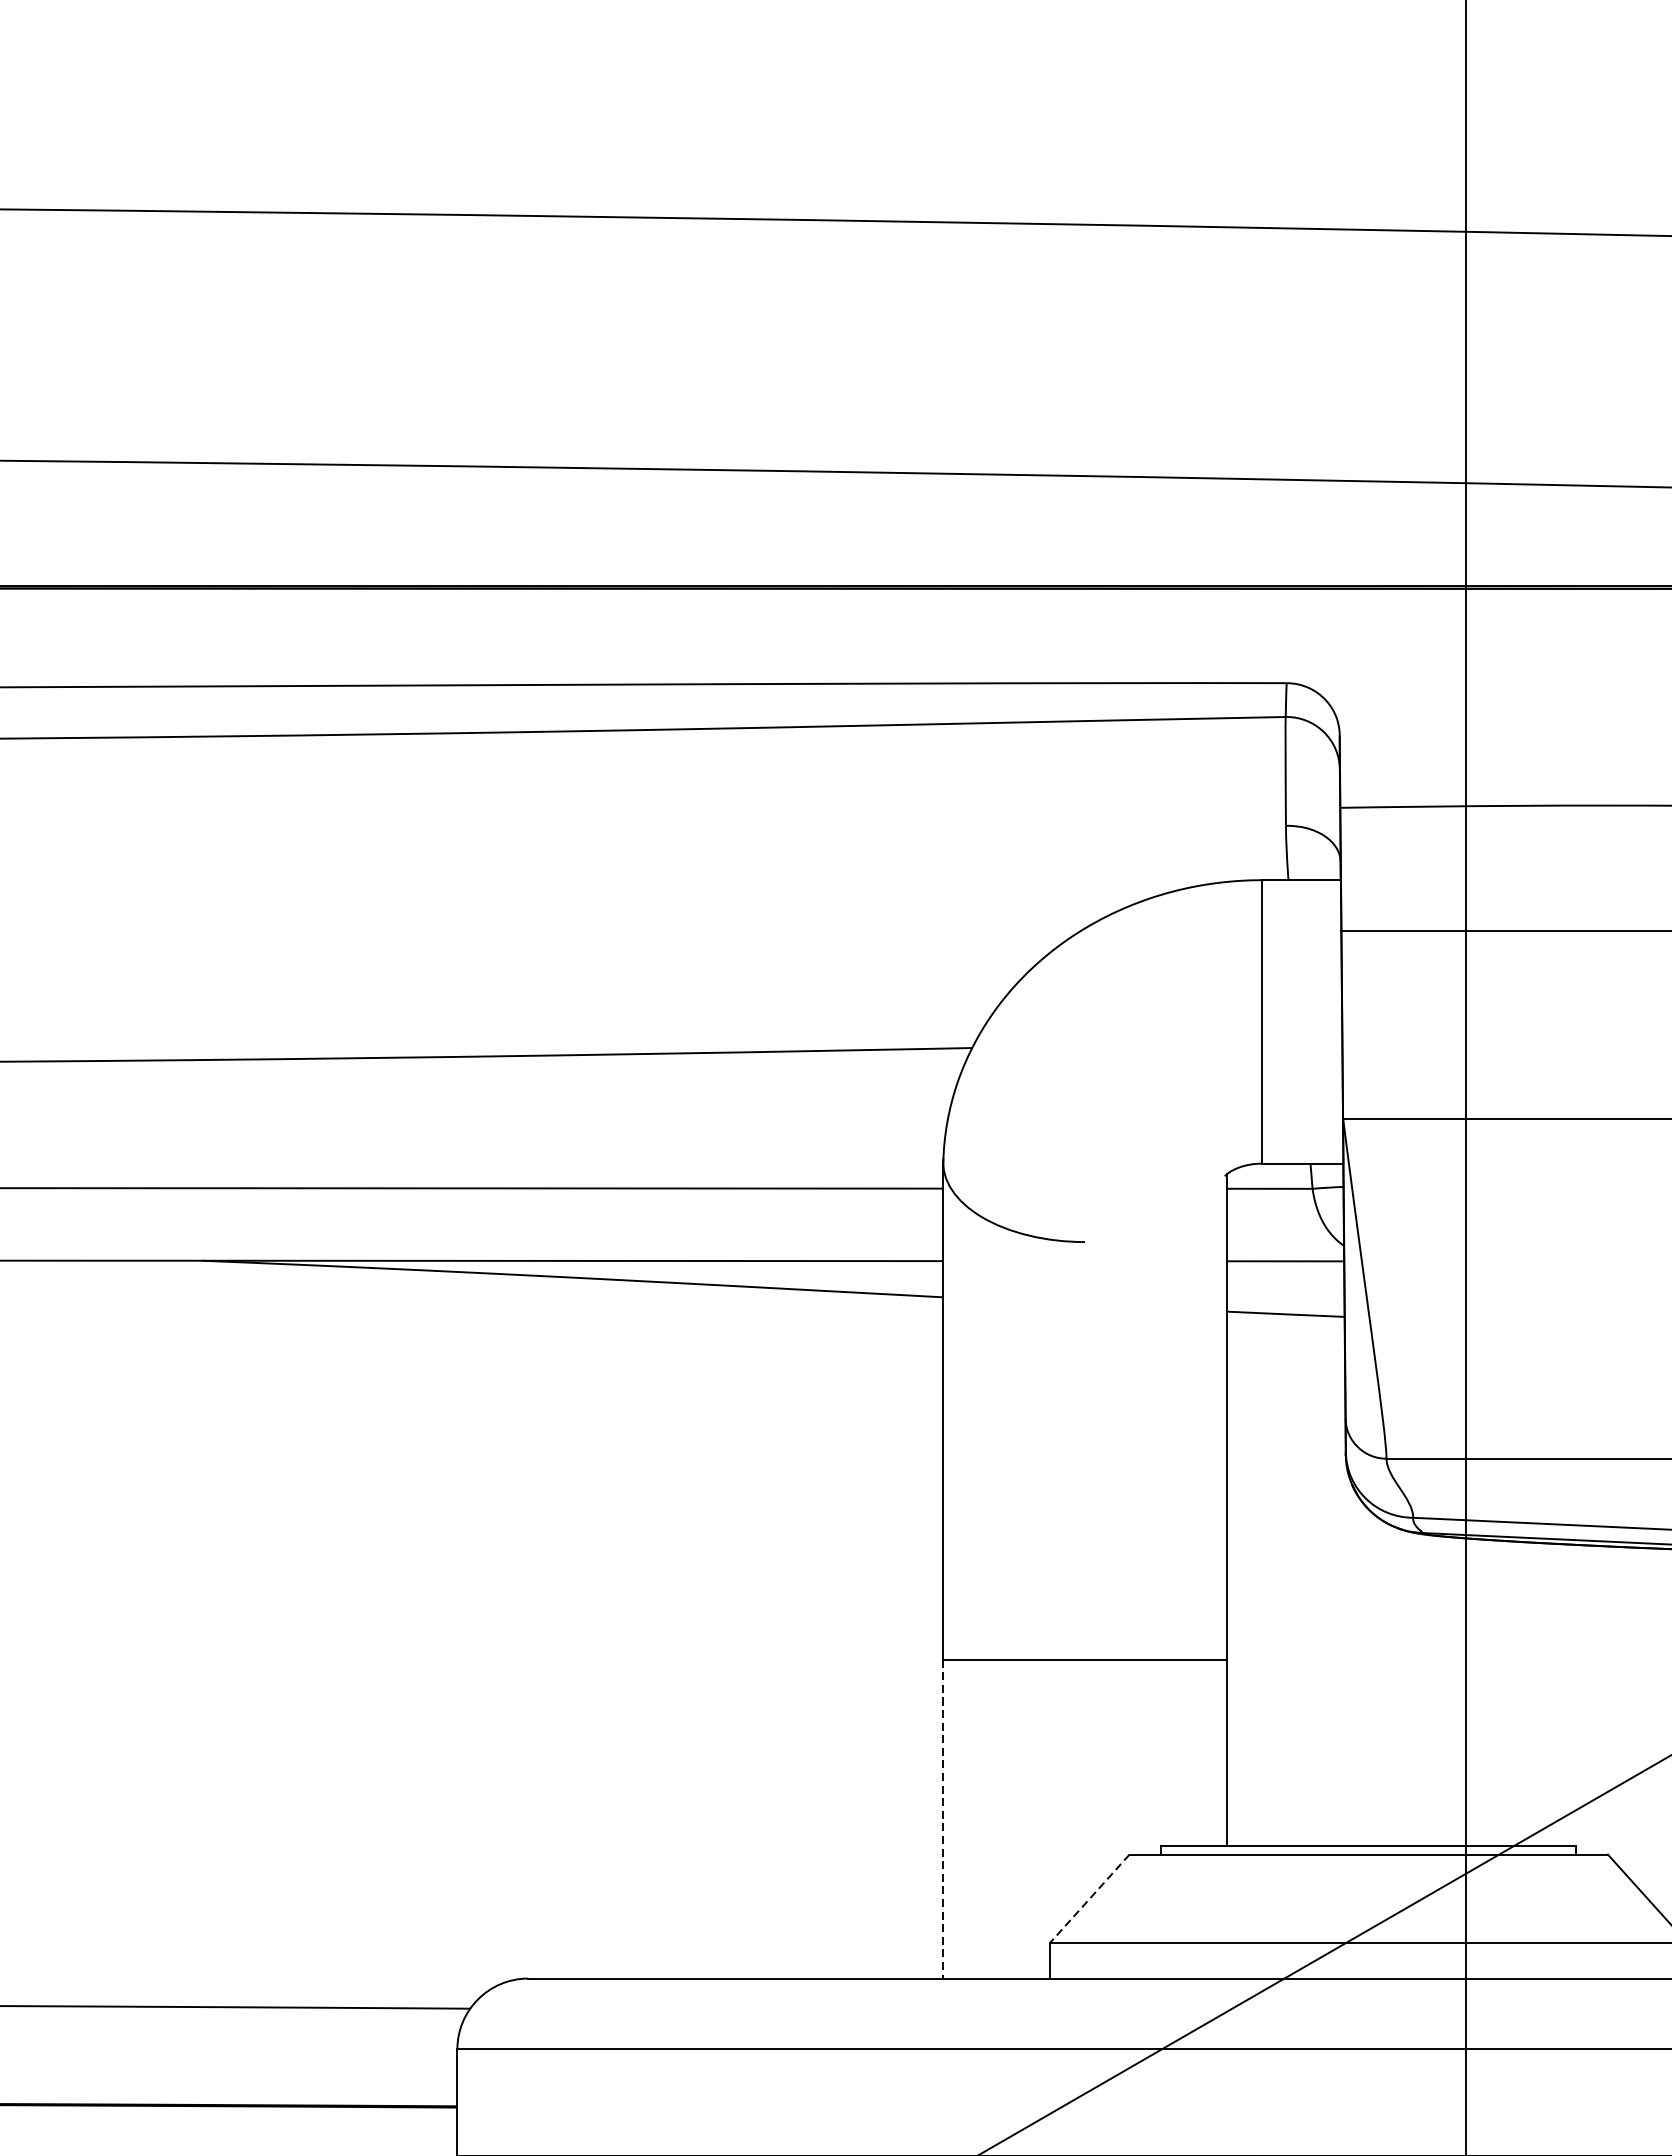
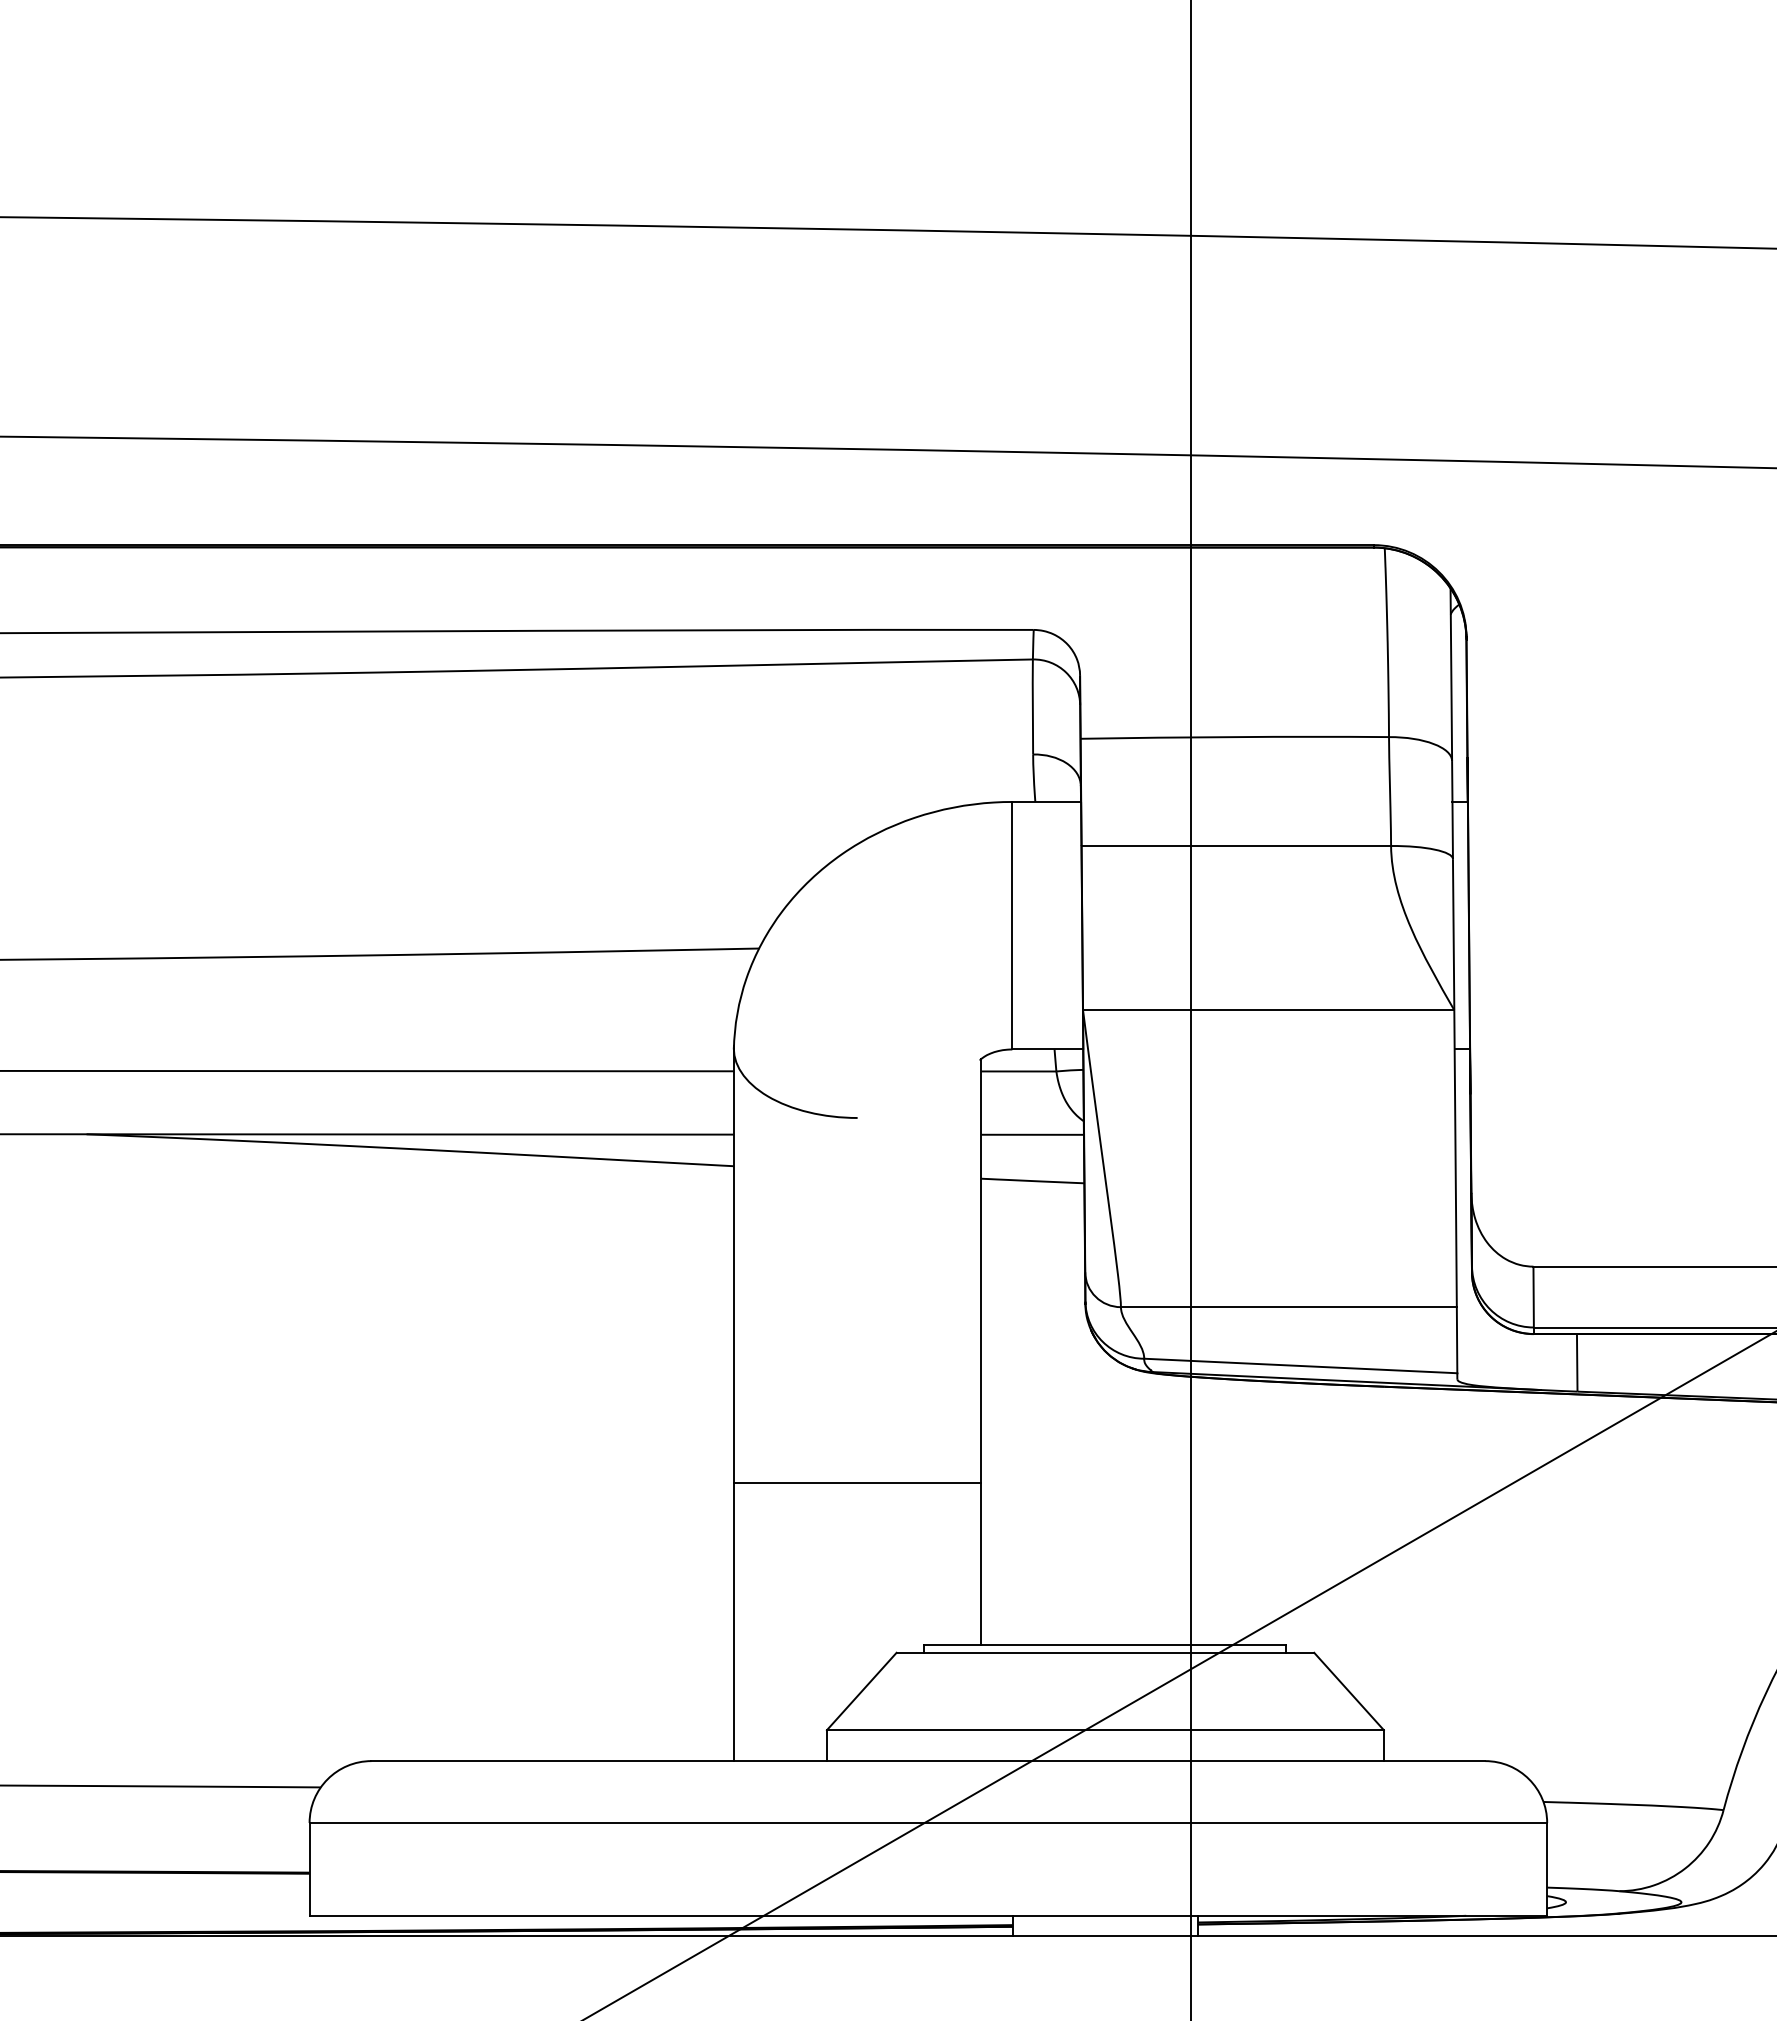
line: (942, 1819) -> (733, 1622), dashed -> solid
line: (1089, 1898) -> (861, 1691), dashed -> solid

